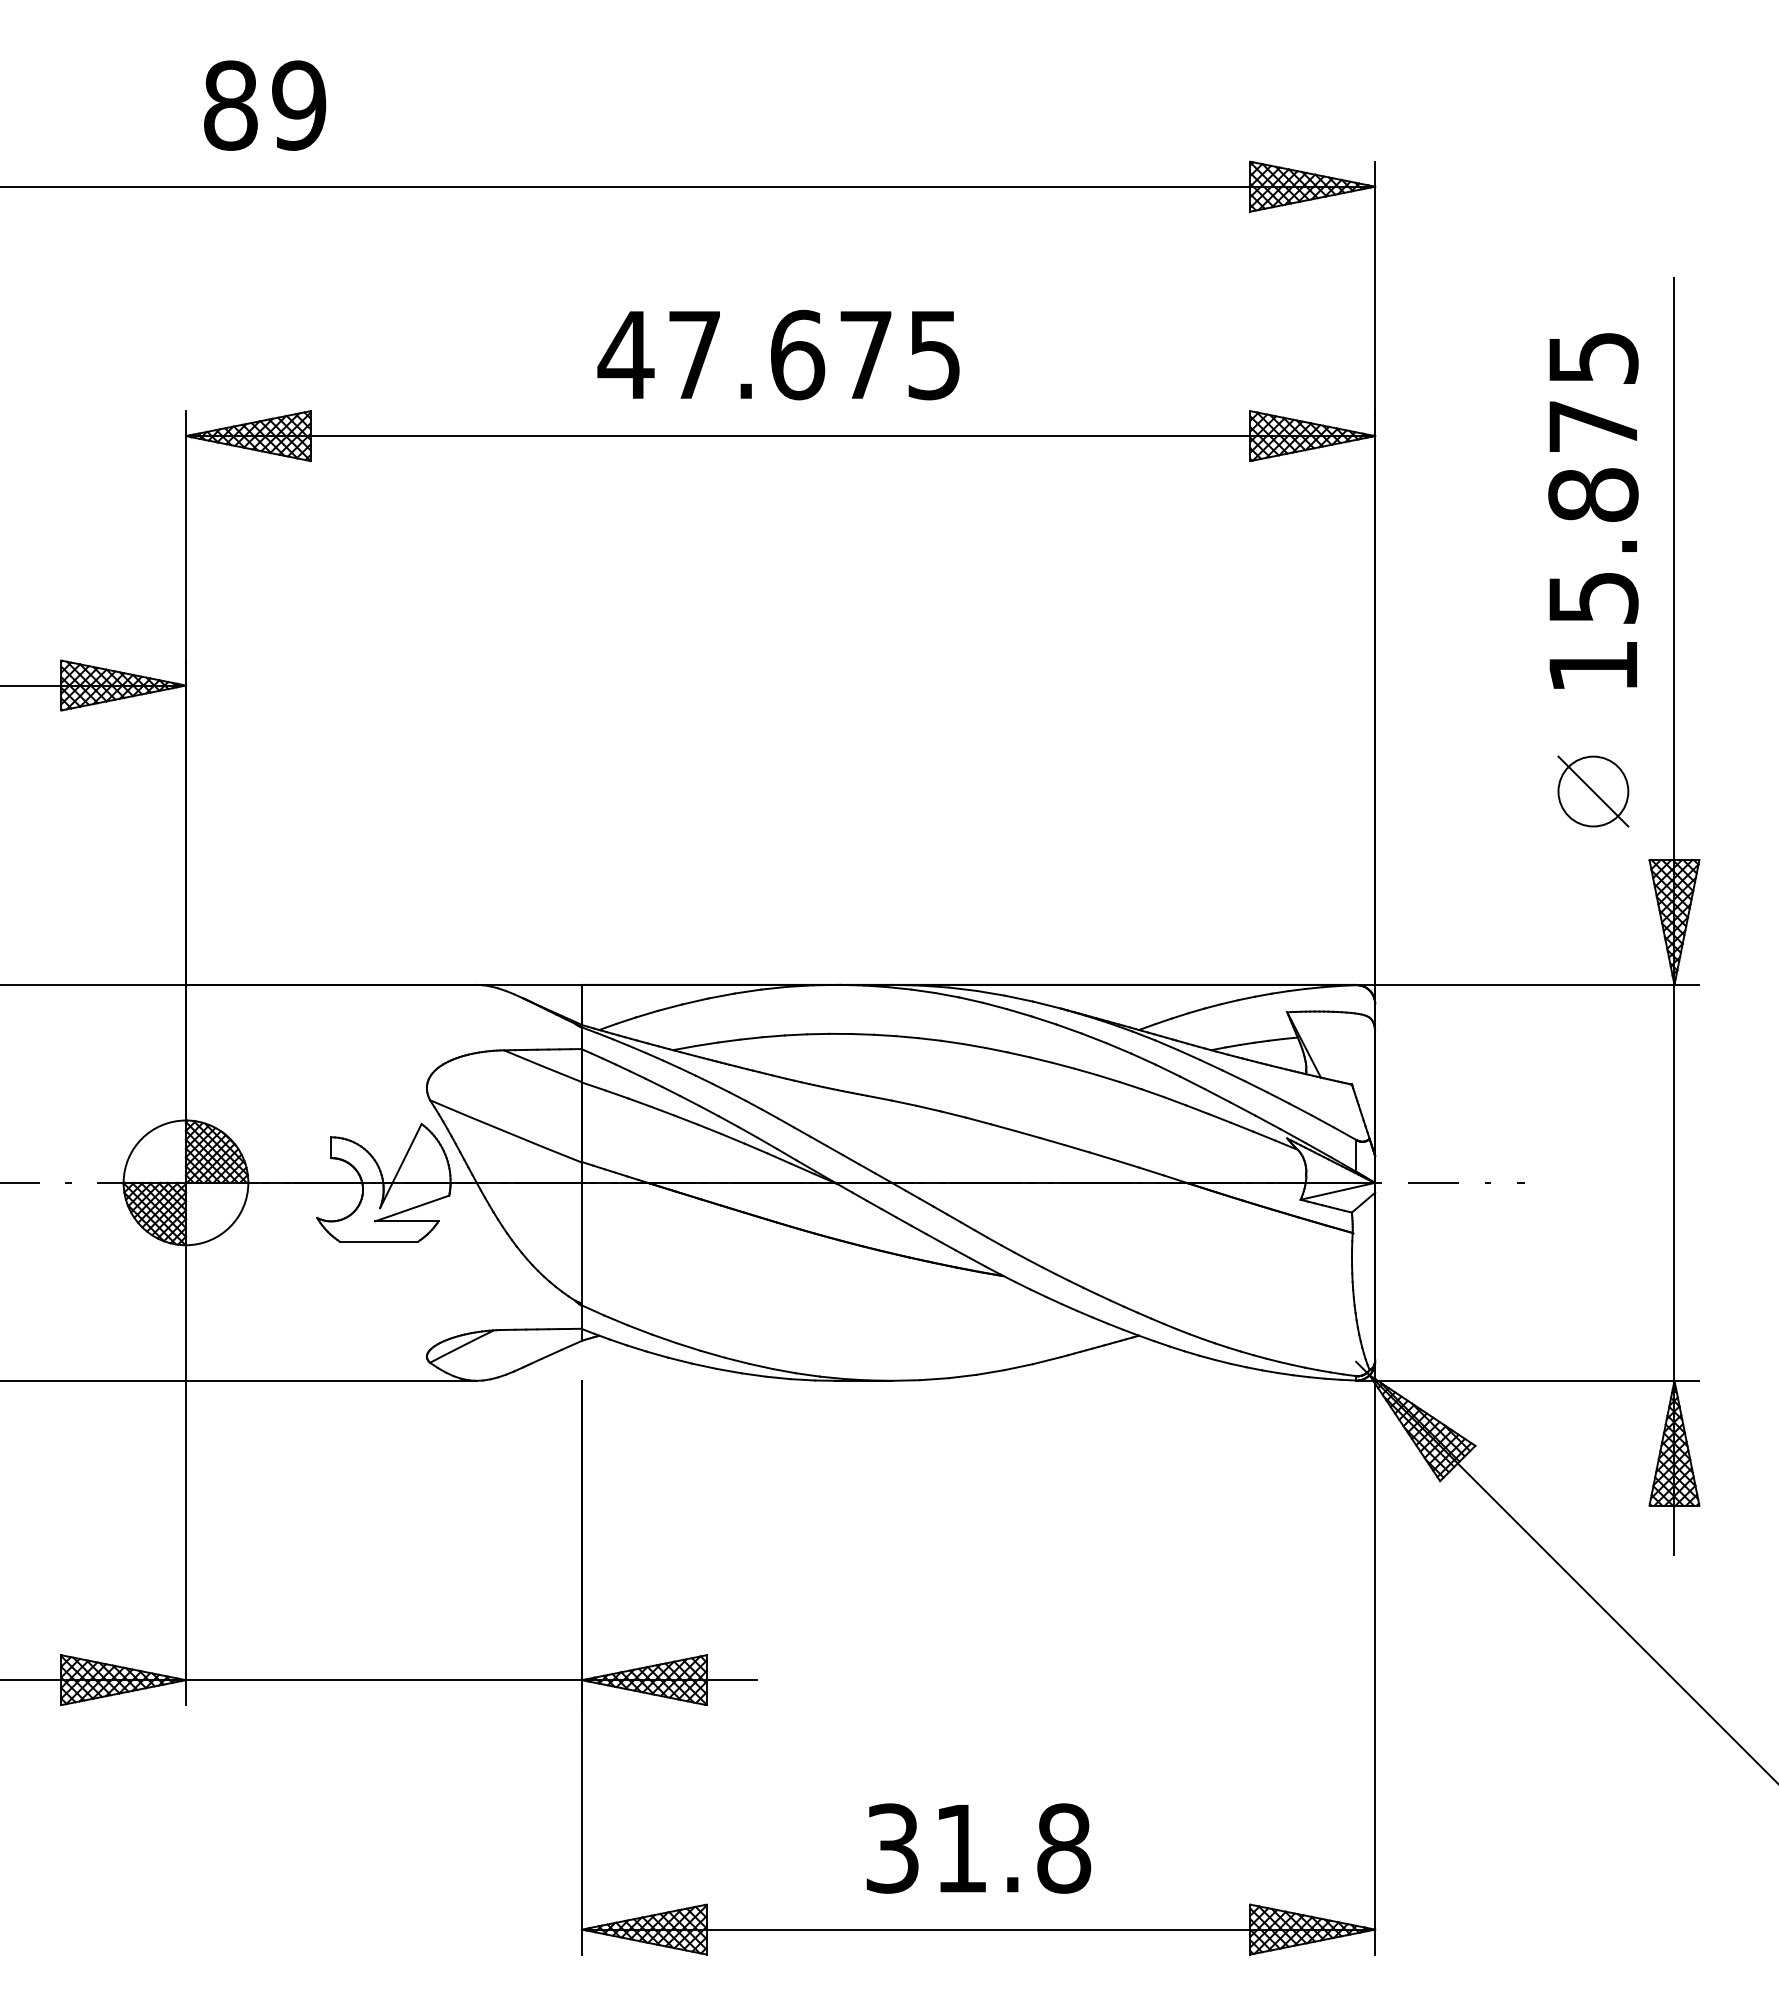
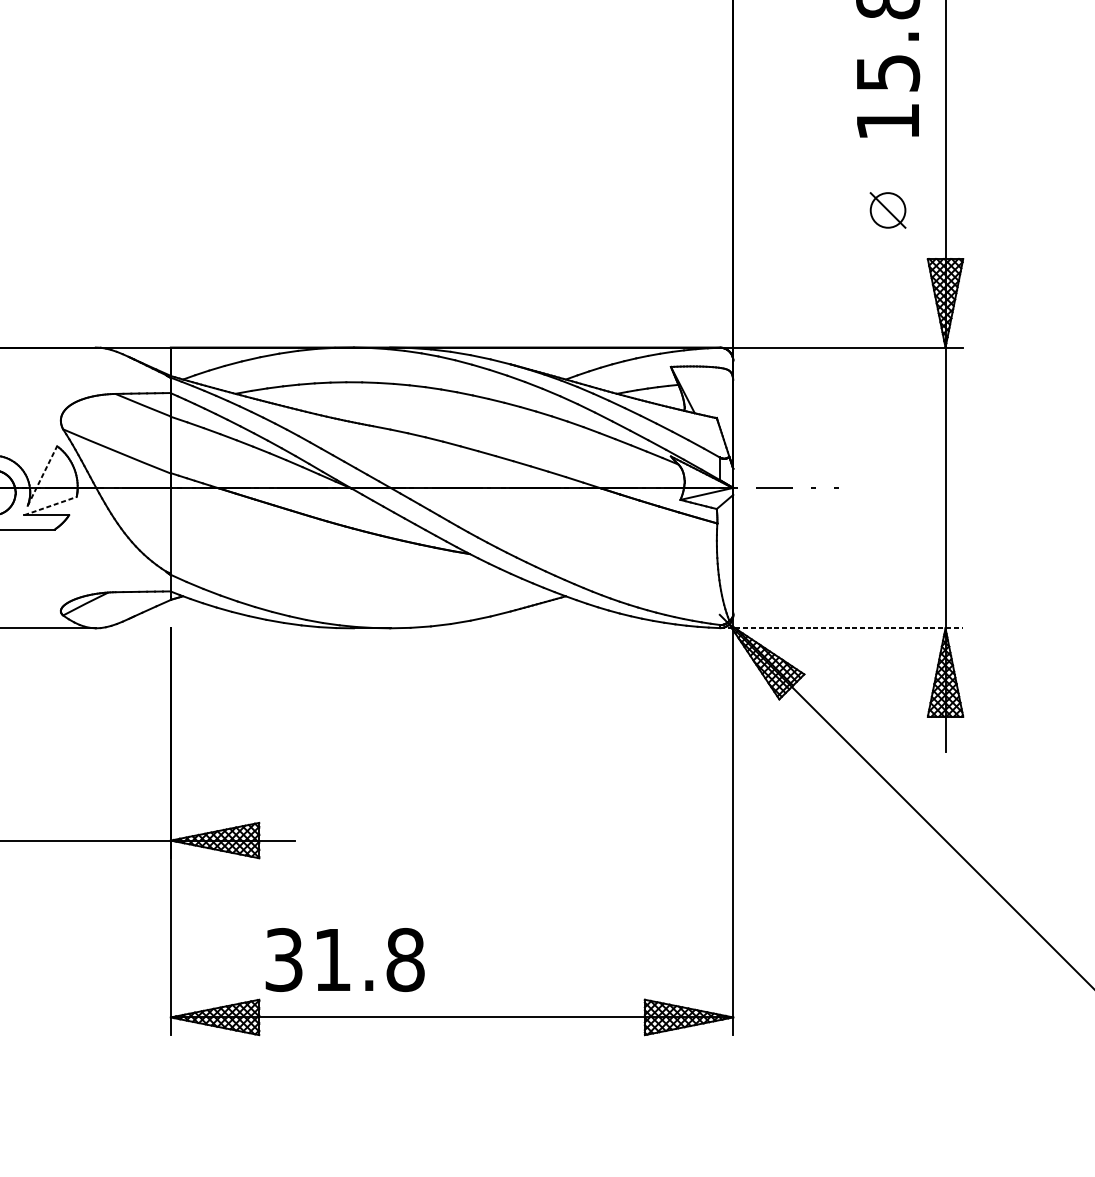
part: (1593, 791) -> (888, 210), size x0.7
line: (400, 1166) -> (42, 476), solid -> dashed
line: (412, 1208) -> (50, 506), solid -> dashed
line: (1527, 1380) -> (841, 628), solid -> dashed
text: (978, 1848) -> (344, 959), moved

